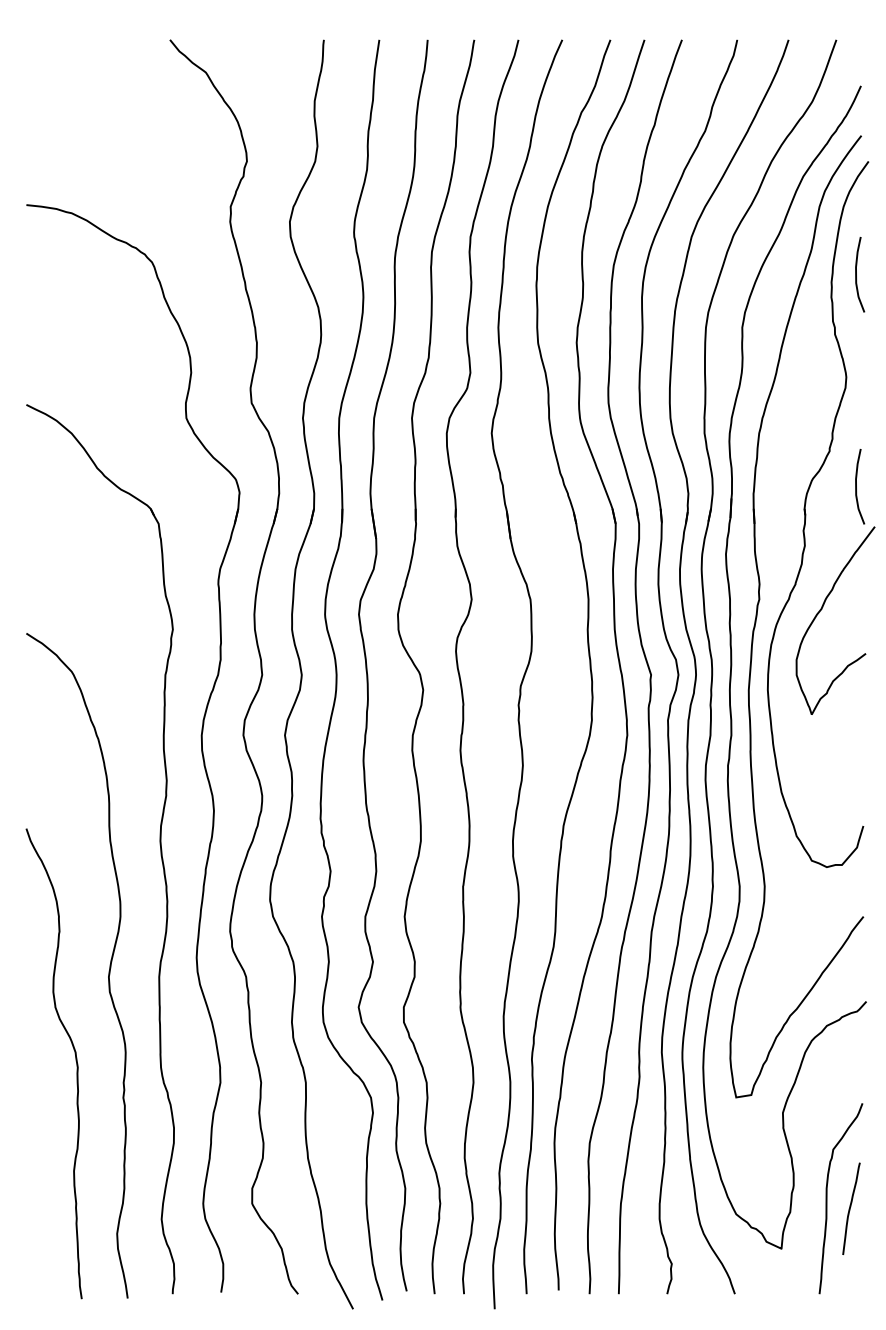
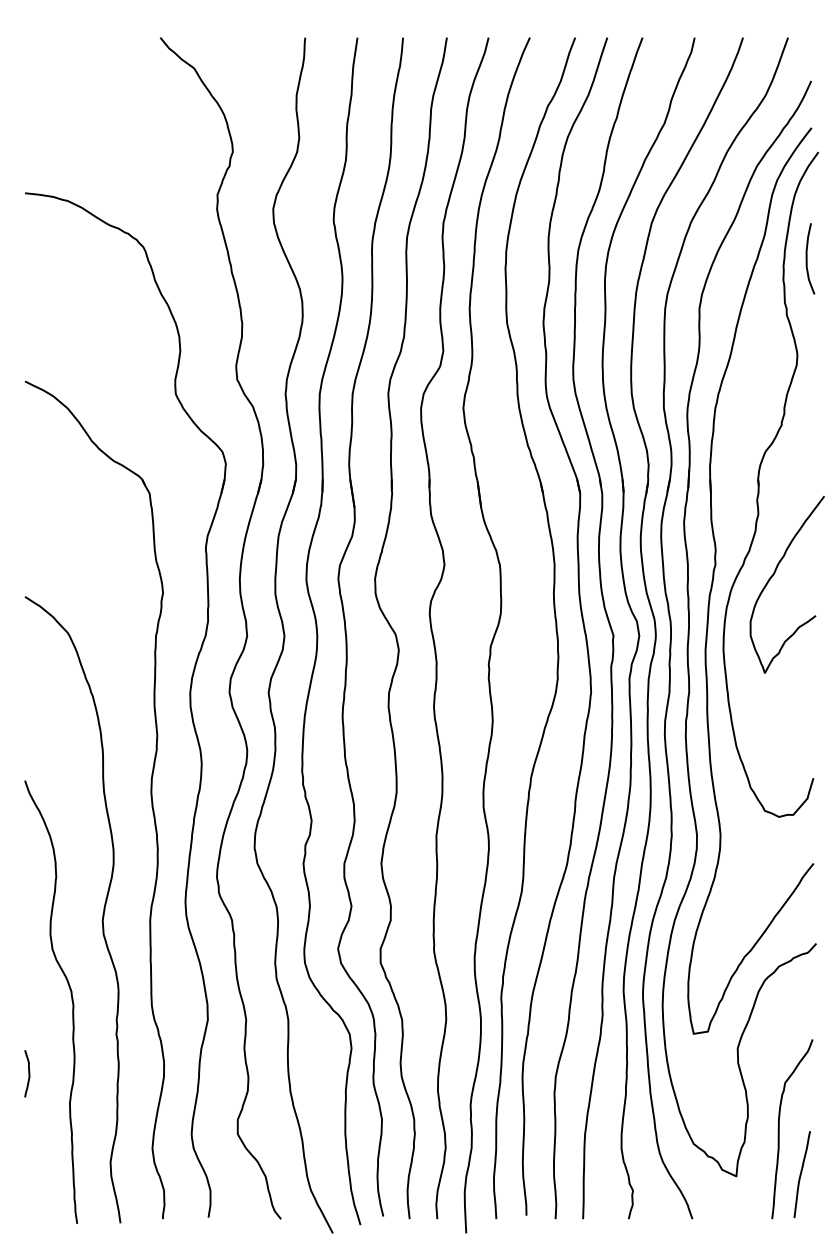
curve: (856, 486) -> (807, 458), removed
curve: (30, 1139) -> (28, 1073), added
curve: (850, 1208) -> (801, 1174), moved

